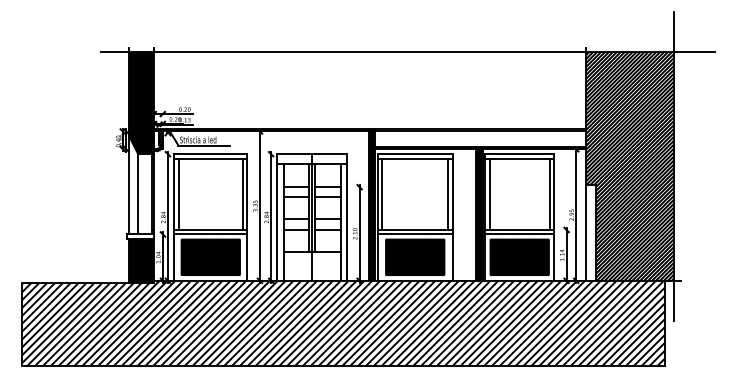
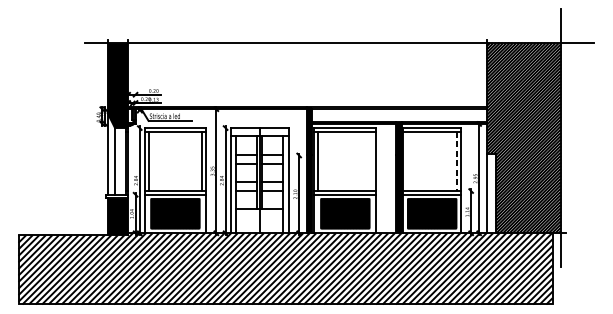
line: (448, 193) -> (372, 160), removed
line: (489, 193) -> (407, 160), removed
line: (549, 194) -> (456, 161), solid -> dashed

